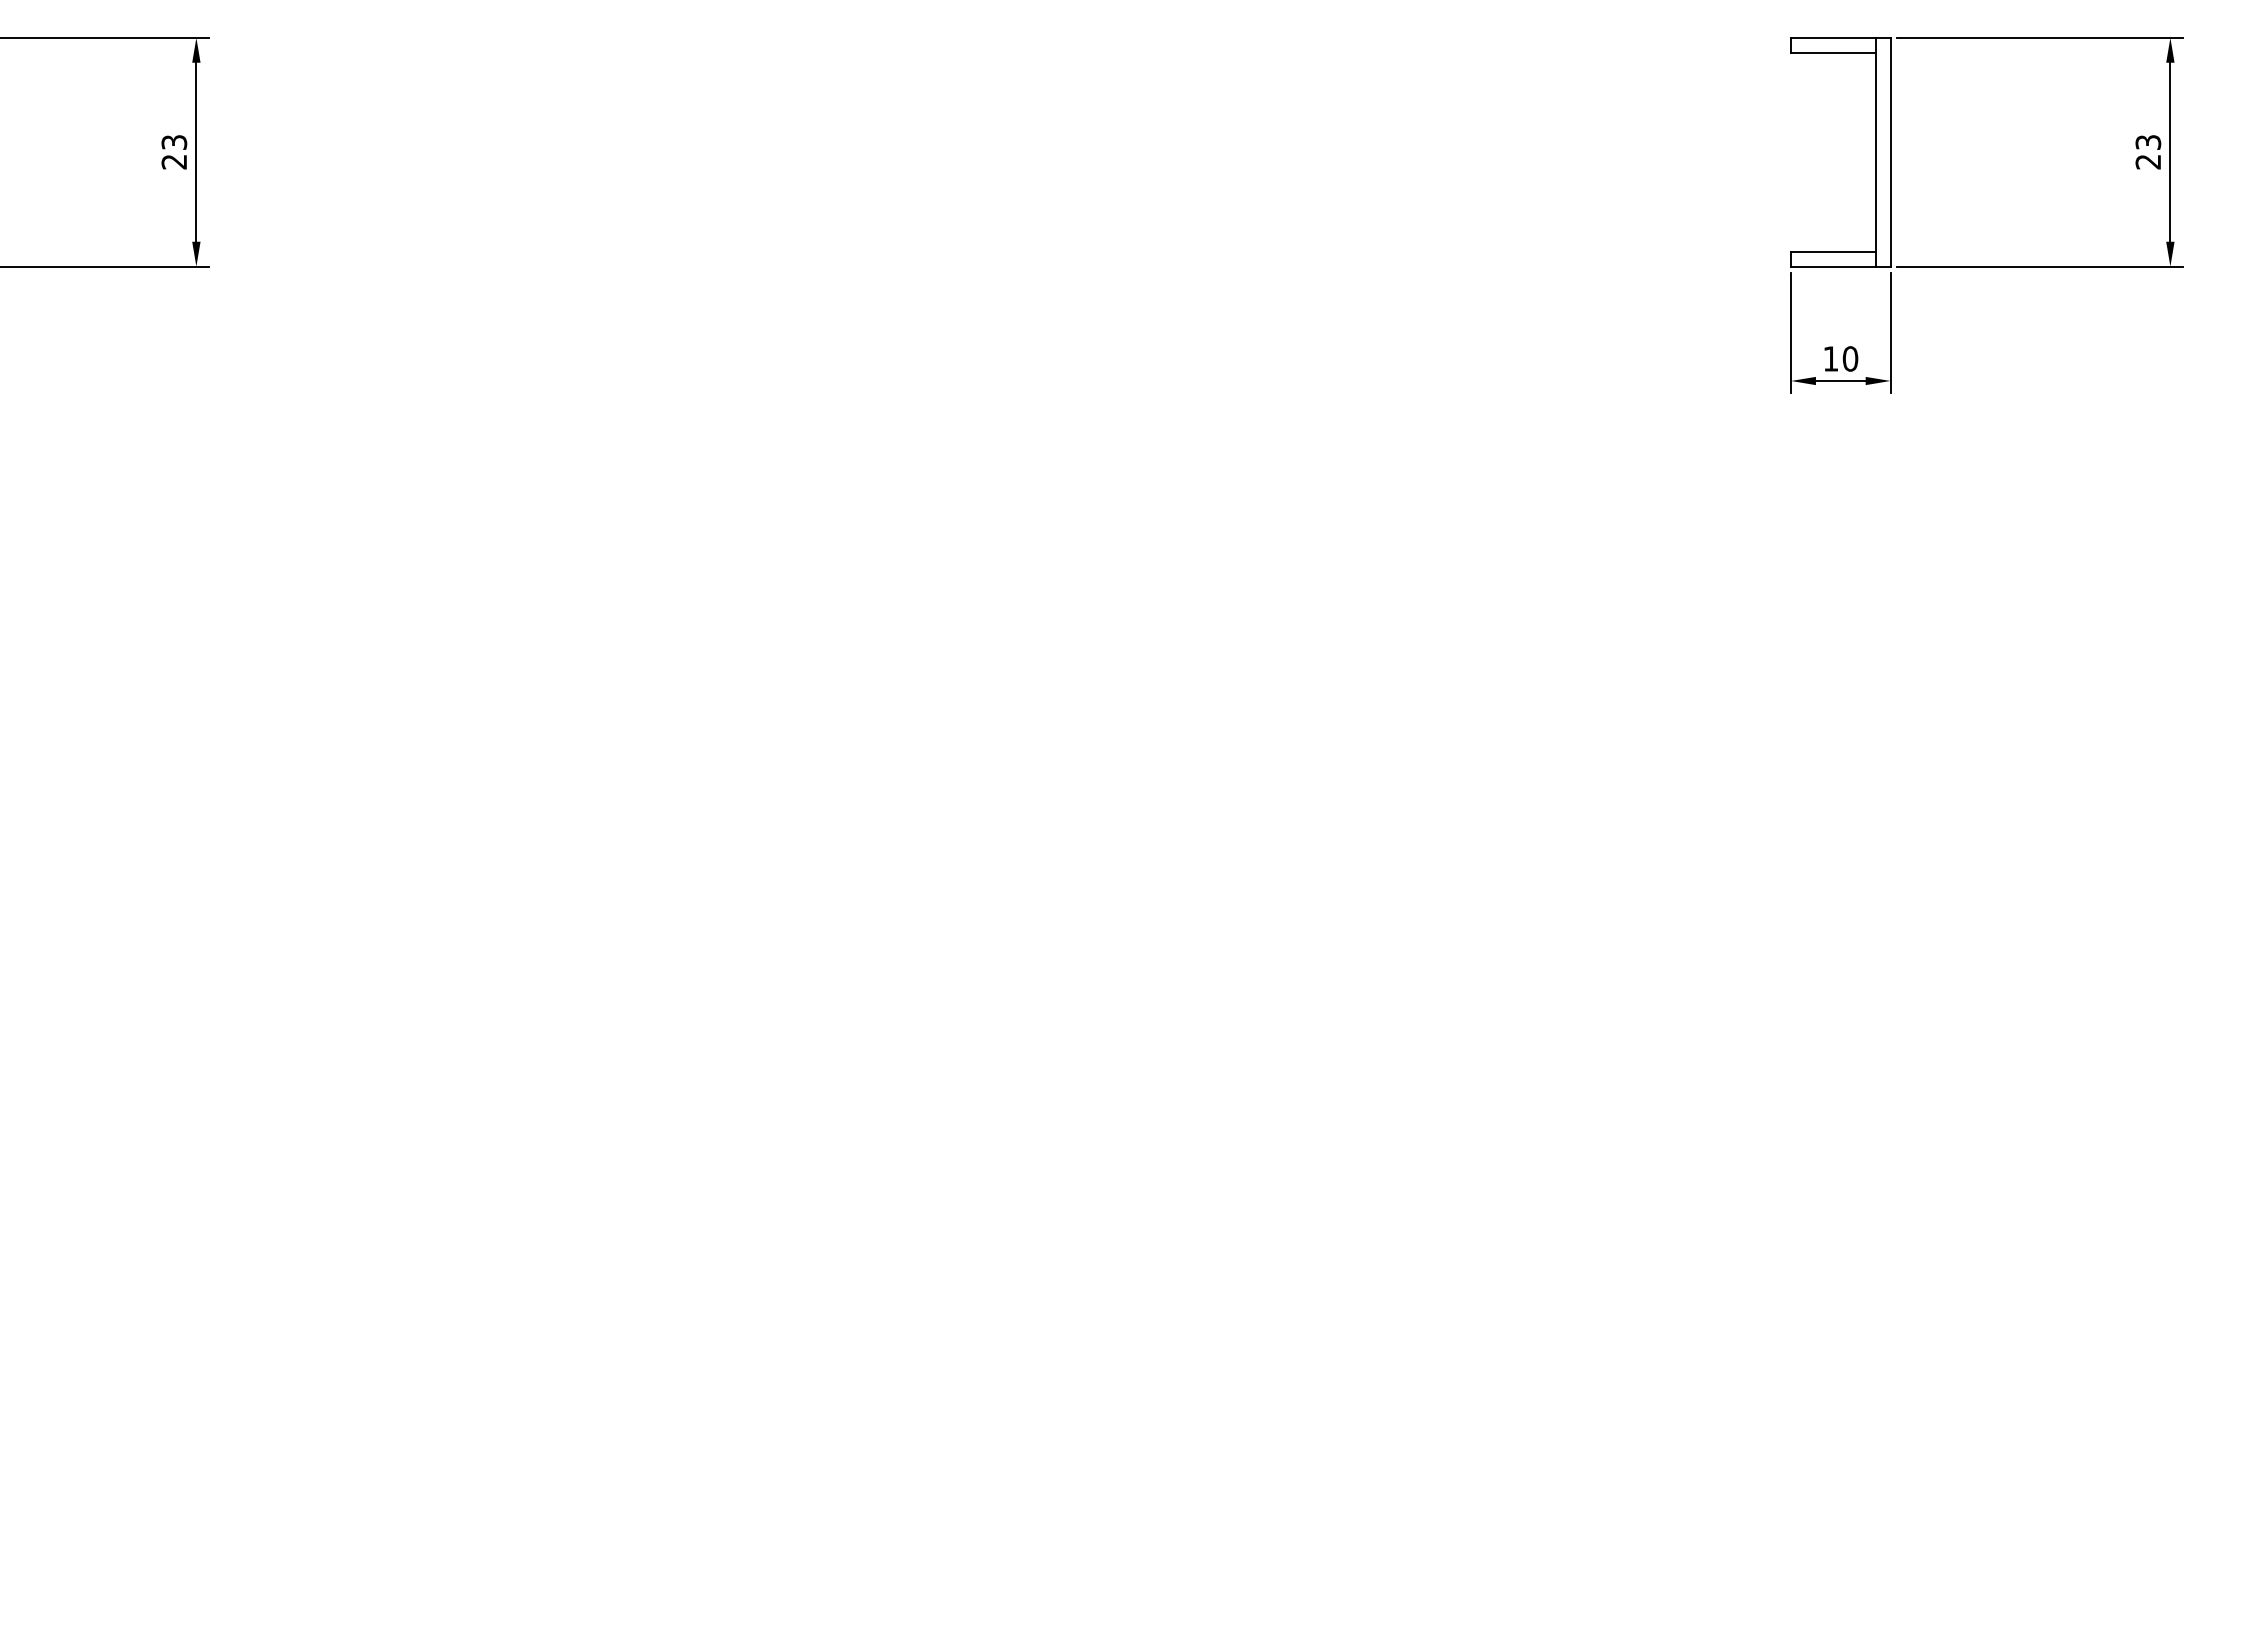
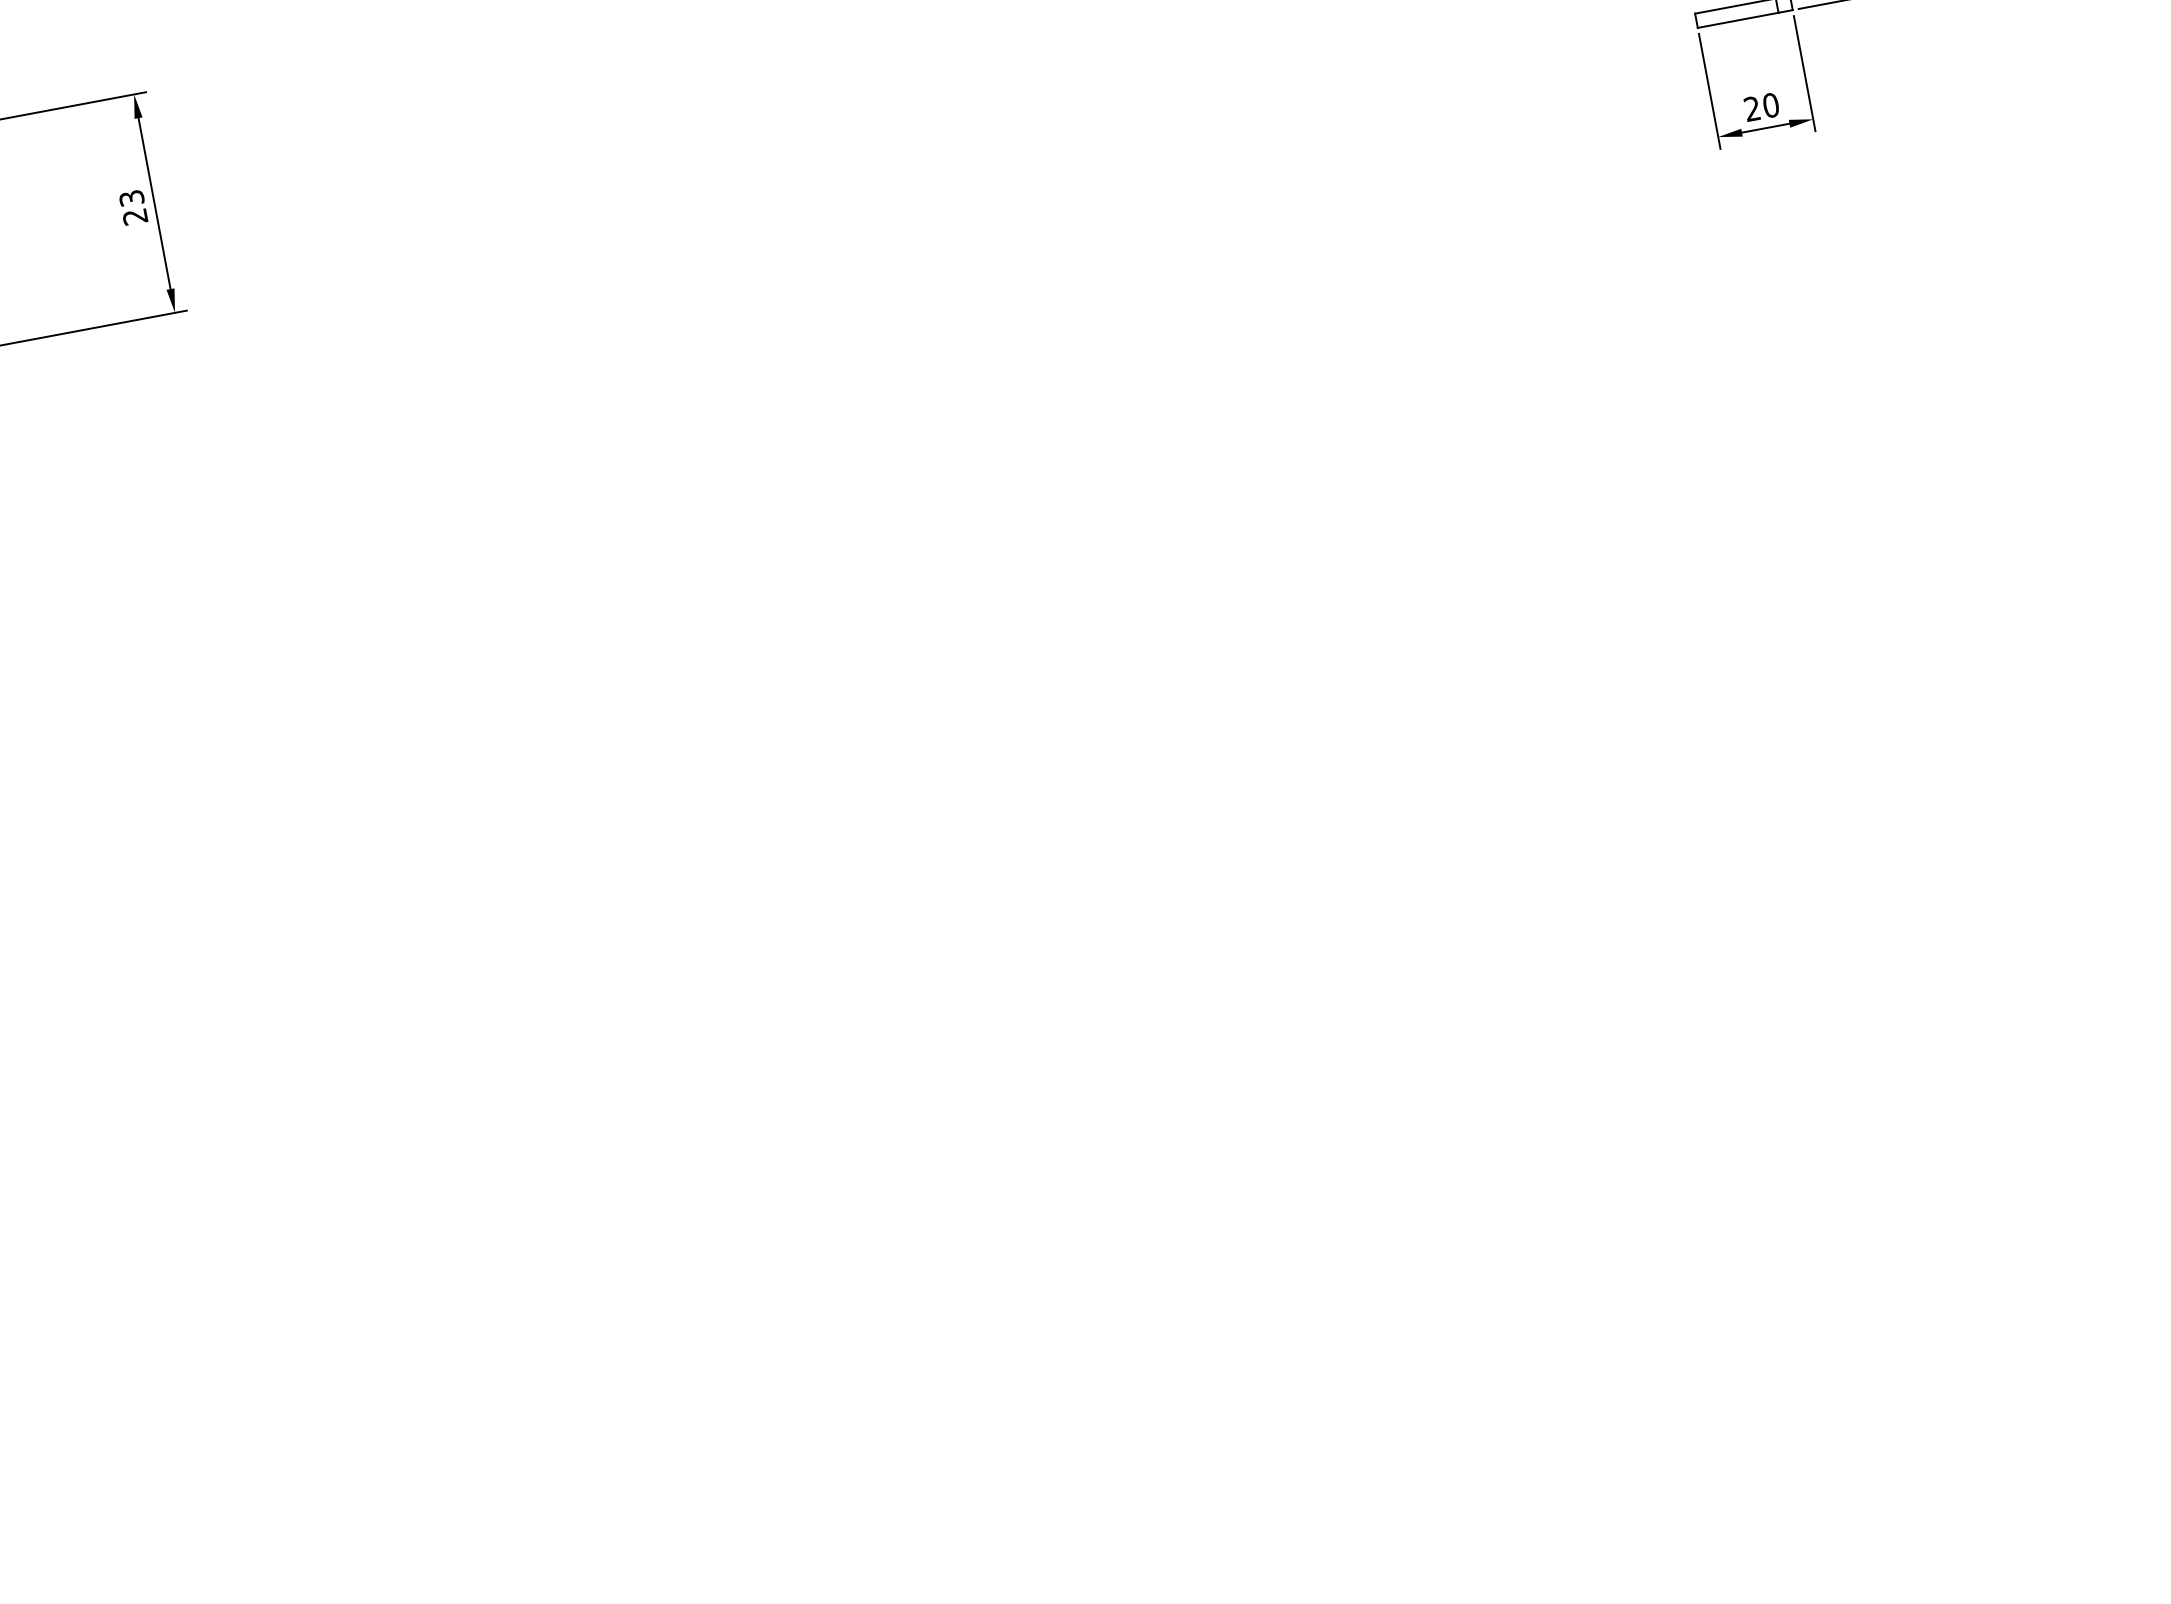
text: (1830, 358) -> (1751, 108), 10 -> 20

